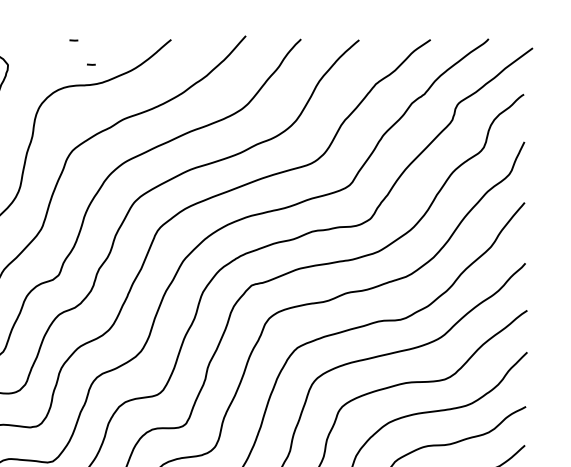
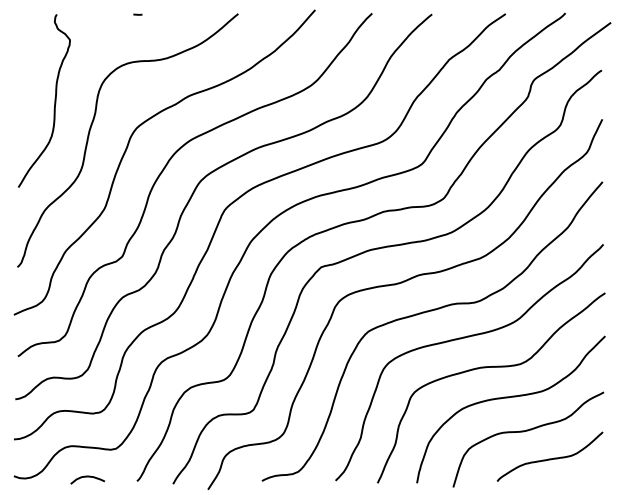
line: (90, 64) -> (155, 39), removed

